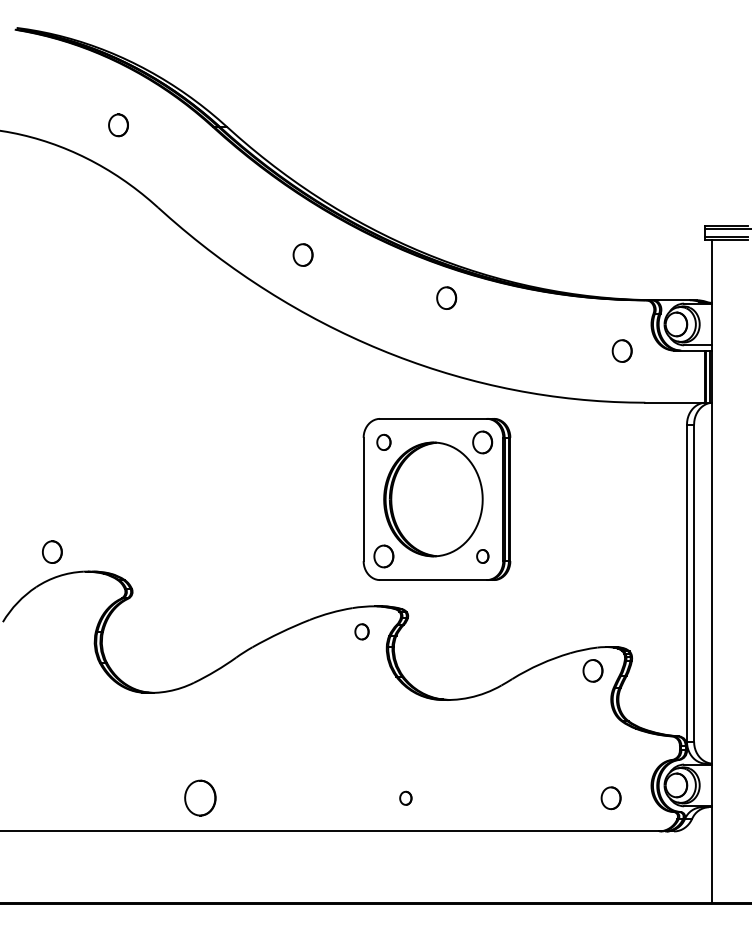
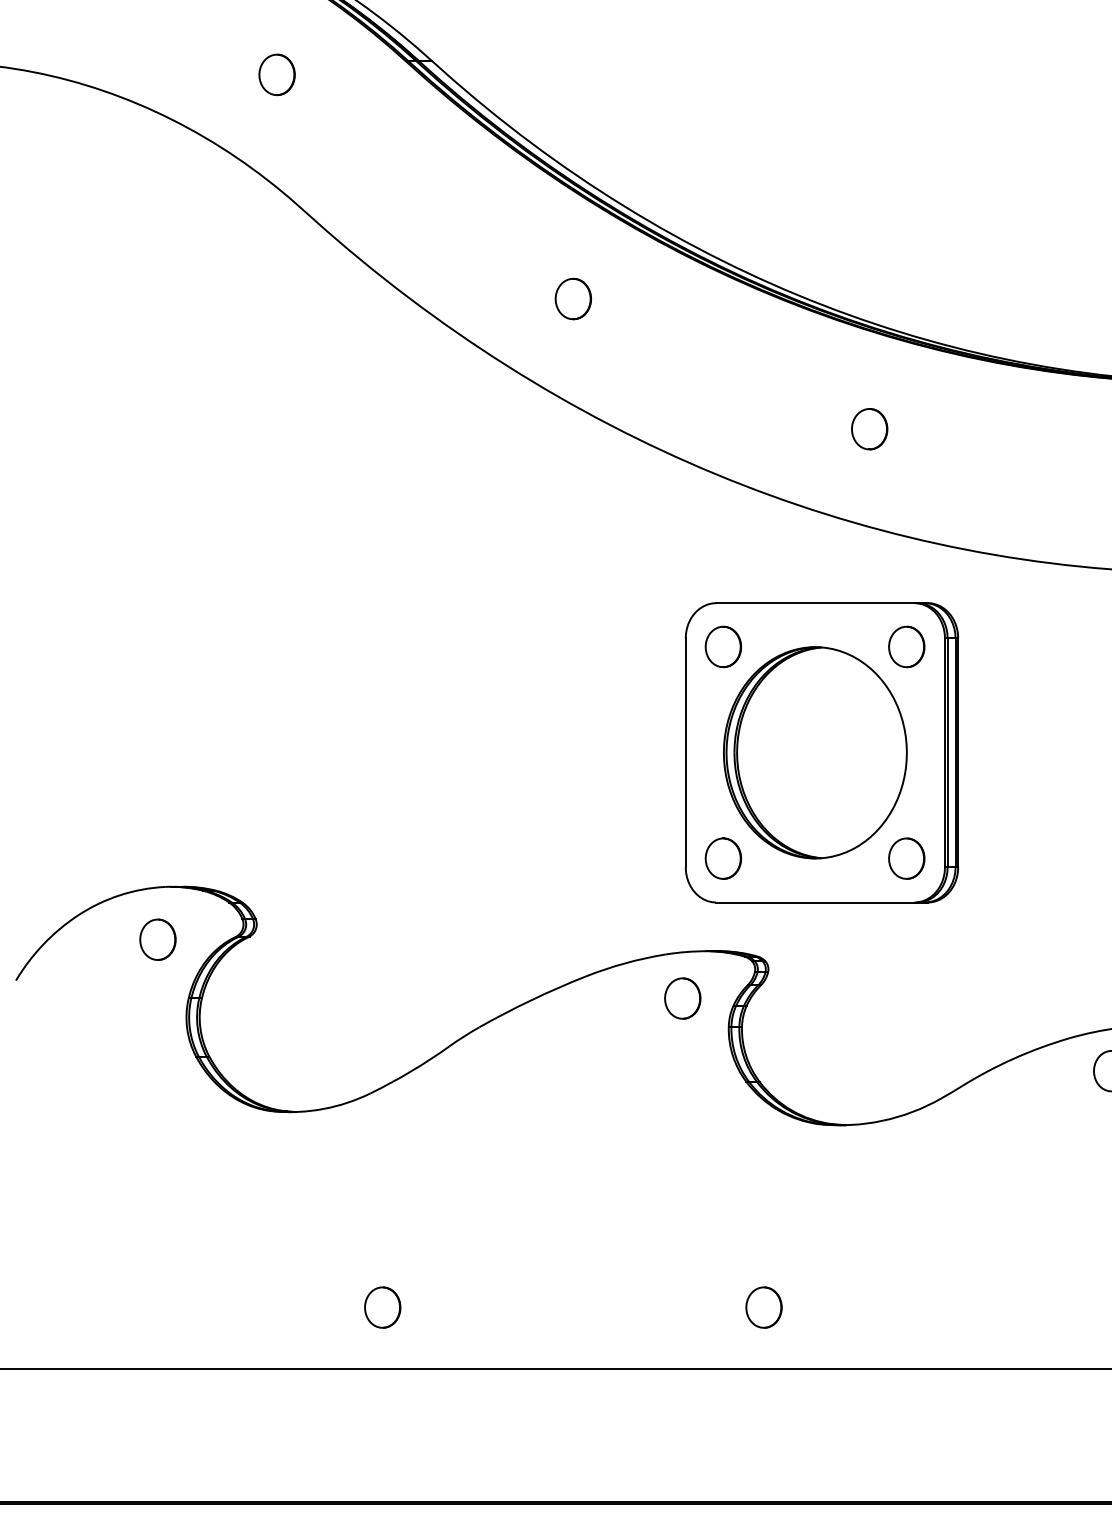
part: (118, 125) -> (277, 75), moved
part: (446, 297) -> (869, 427), moved
part: (383, 442) -> (722, 647), size x1.43
part: (52, 551) -> (158, 938), moved
part: (482, 556) -> (906, 858), size x1.67
part: (361, 631) -> (681, 997), size x1.43
part: (200, 798) -> (382, 1308), size x0.62
part: (405, 798) -> (763, 1308), size x1.67

